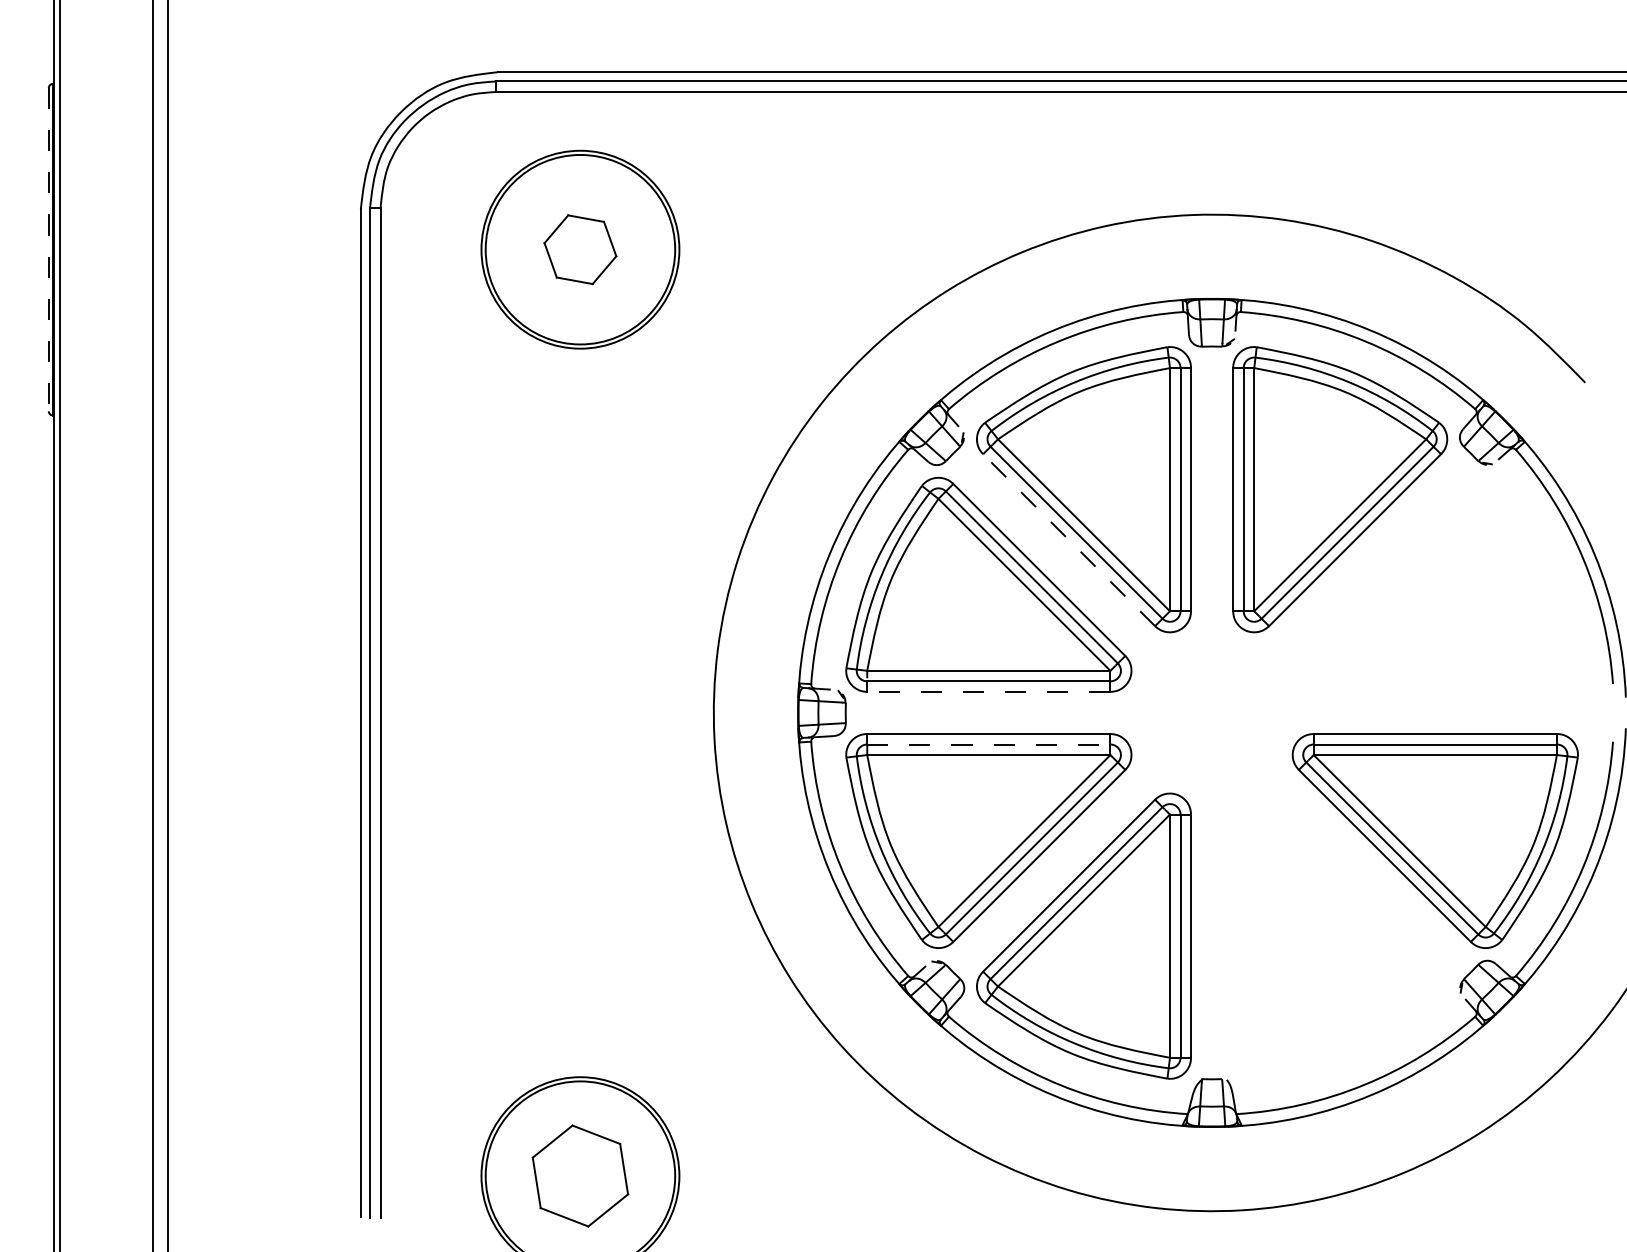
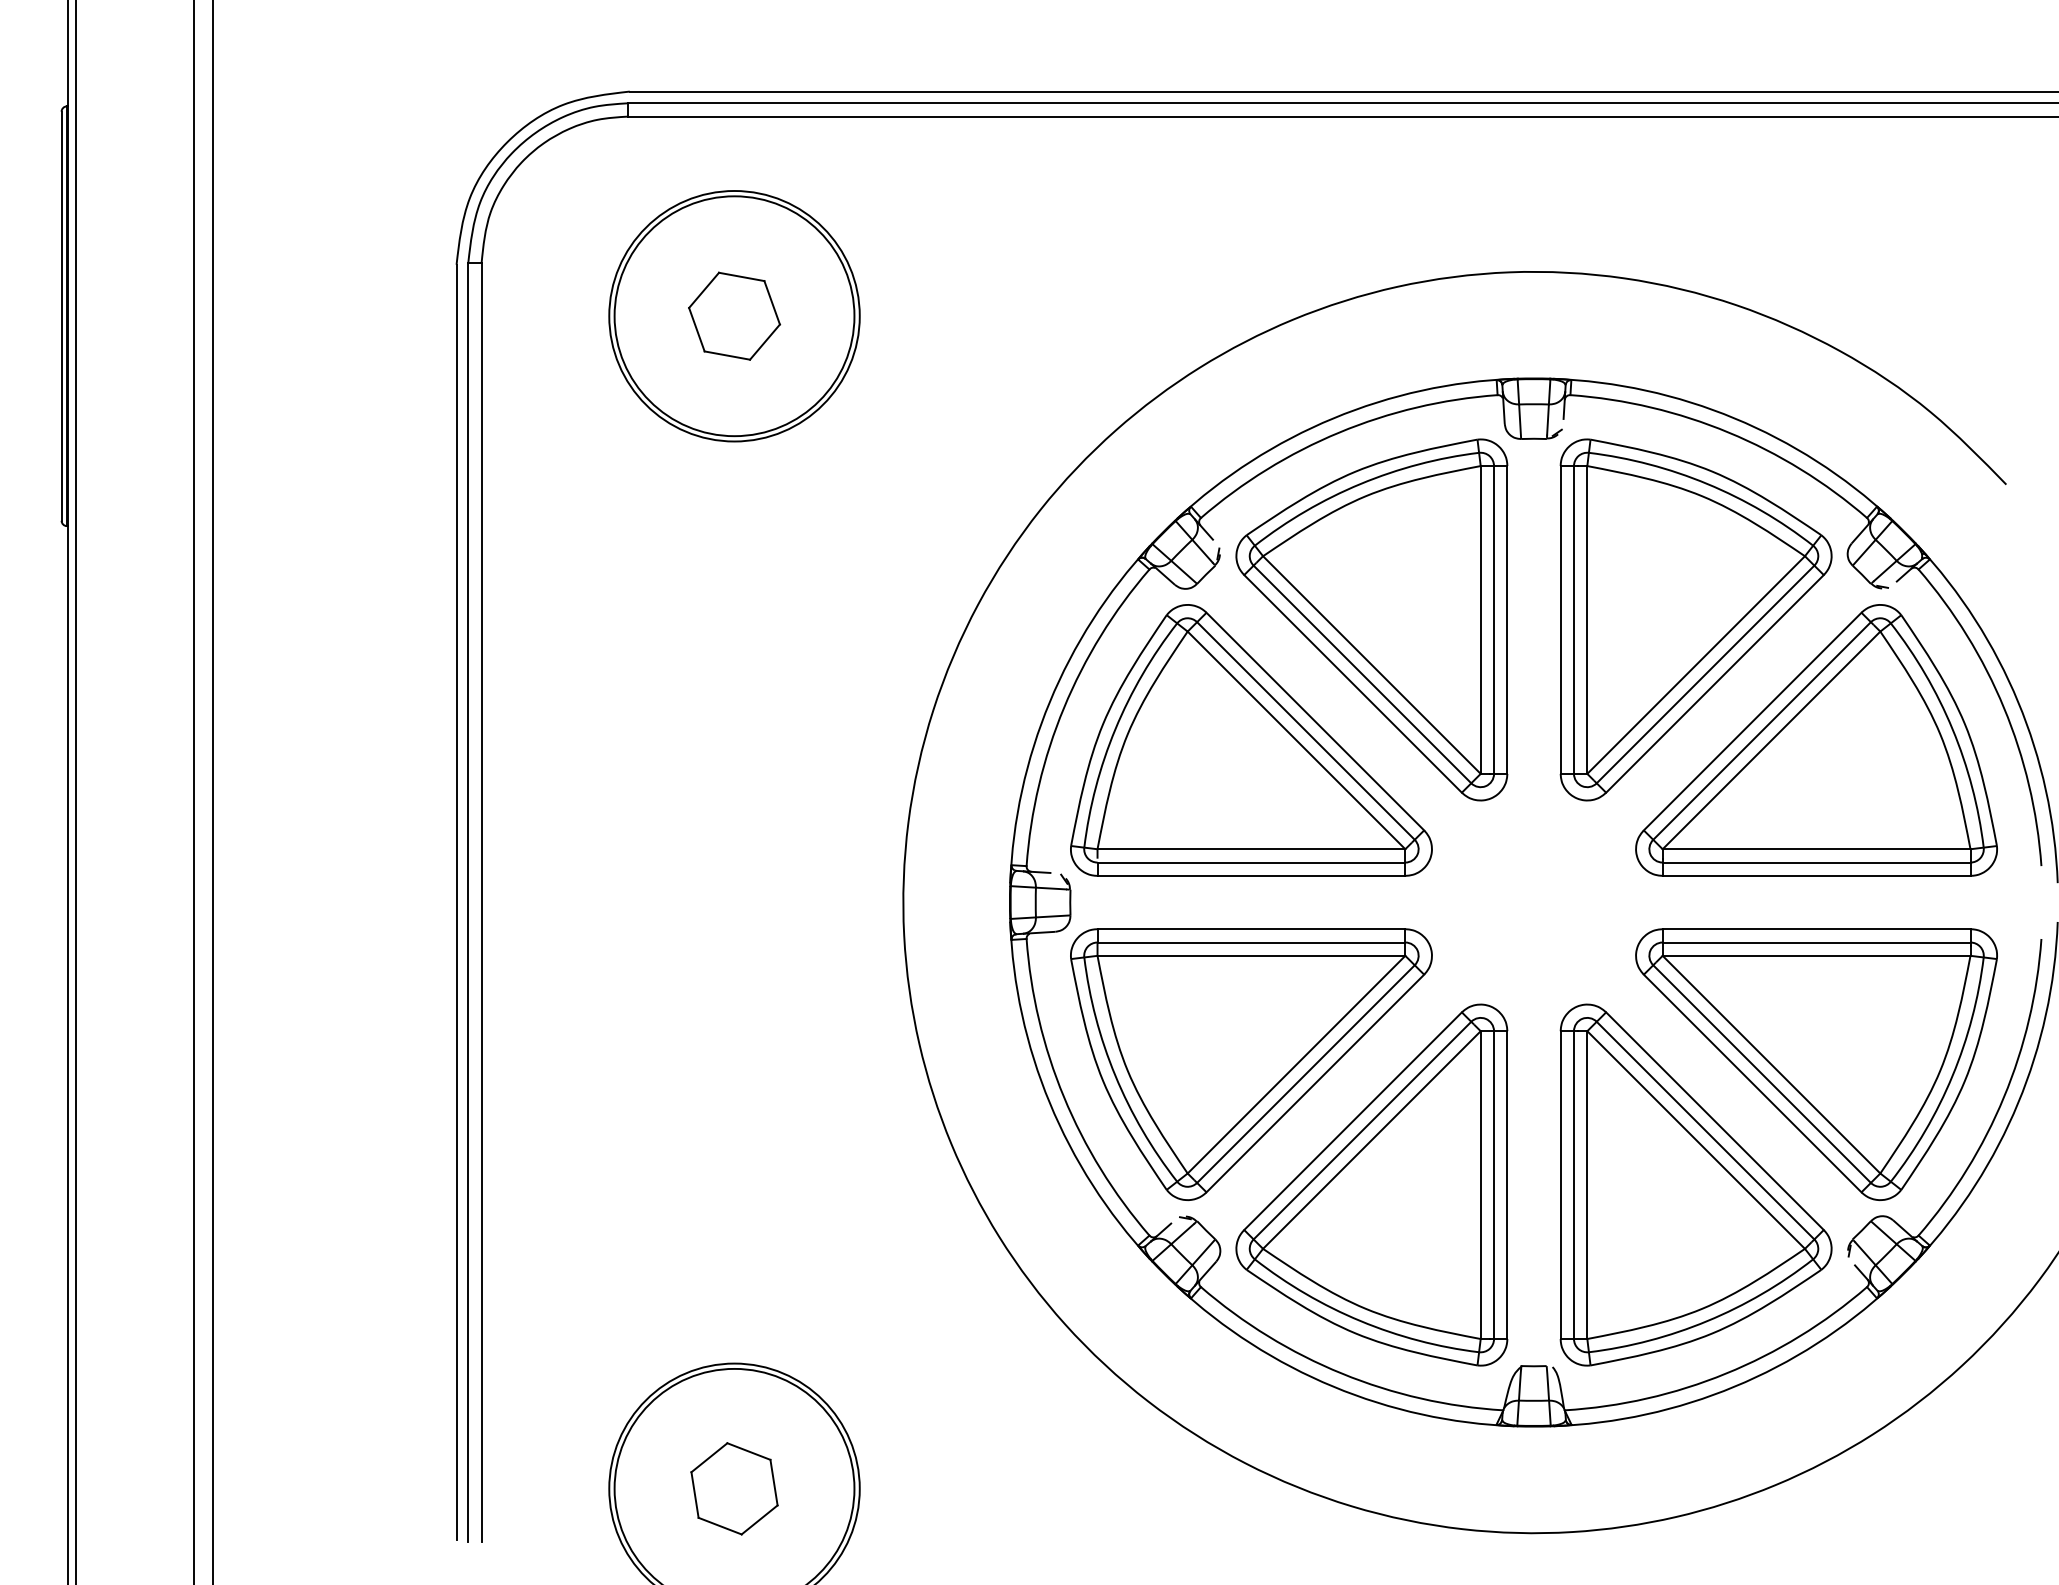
line: (48, 249) -> (61, 315), dashed -> solid
line: (1069, 540) -> (1353, 684), dashed -> solid
part: (1434, 584) -> (1815, 739), added
line: (988, 691) -> (1250, 875), dashed -> solid
line: (988, 744) -> (1250, 942), dashed -> solid
part: (1340, 935) -> (1696, 1184), added
part: (580, 1176) -> (734, 1489), size x0.71

